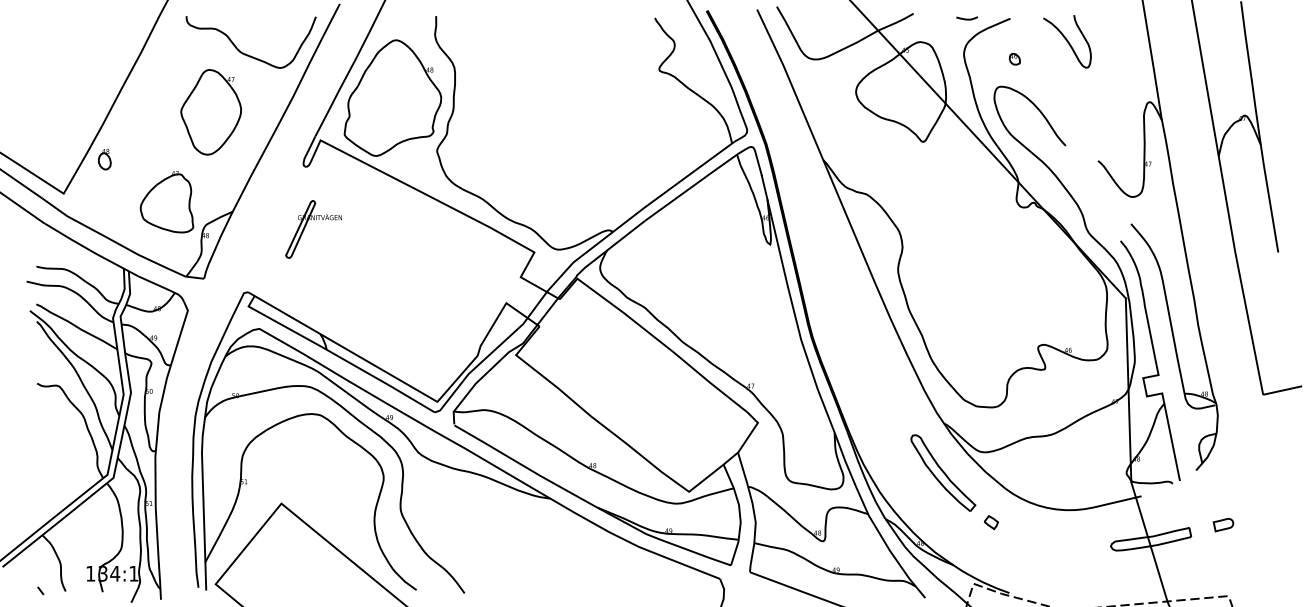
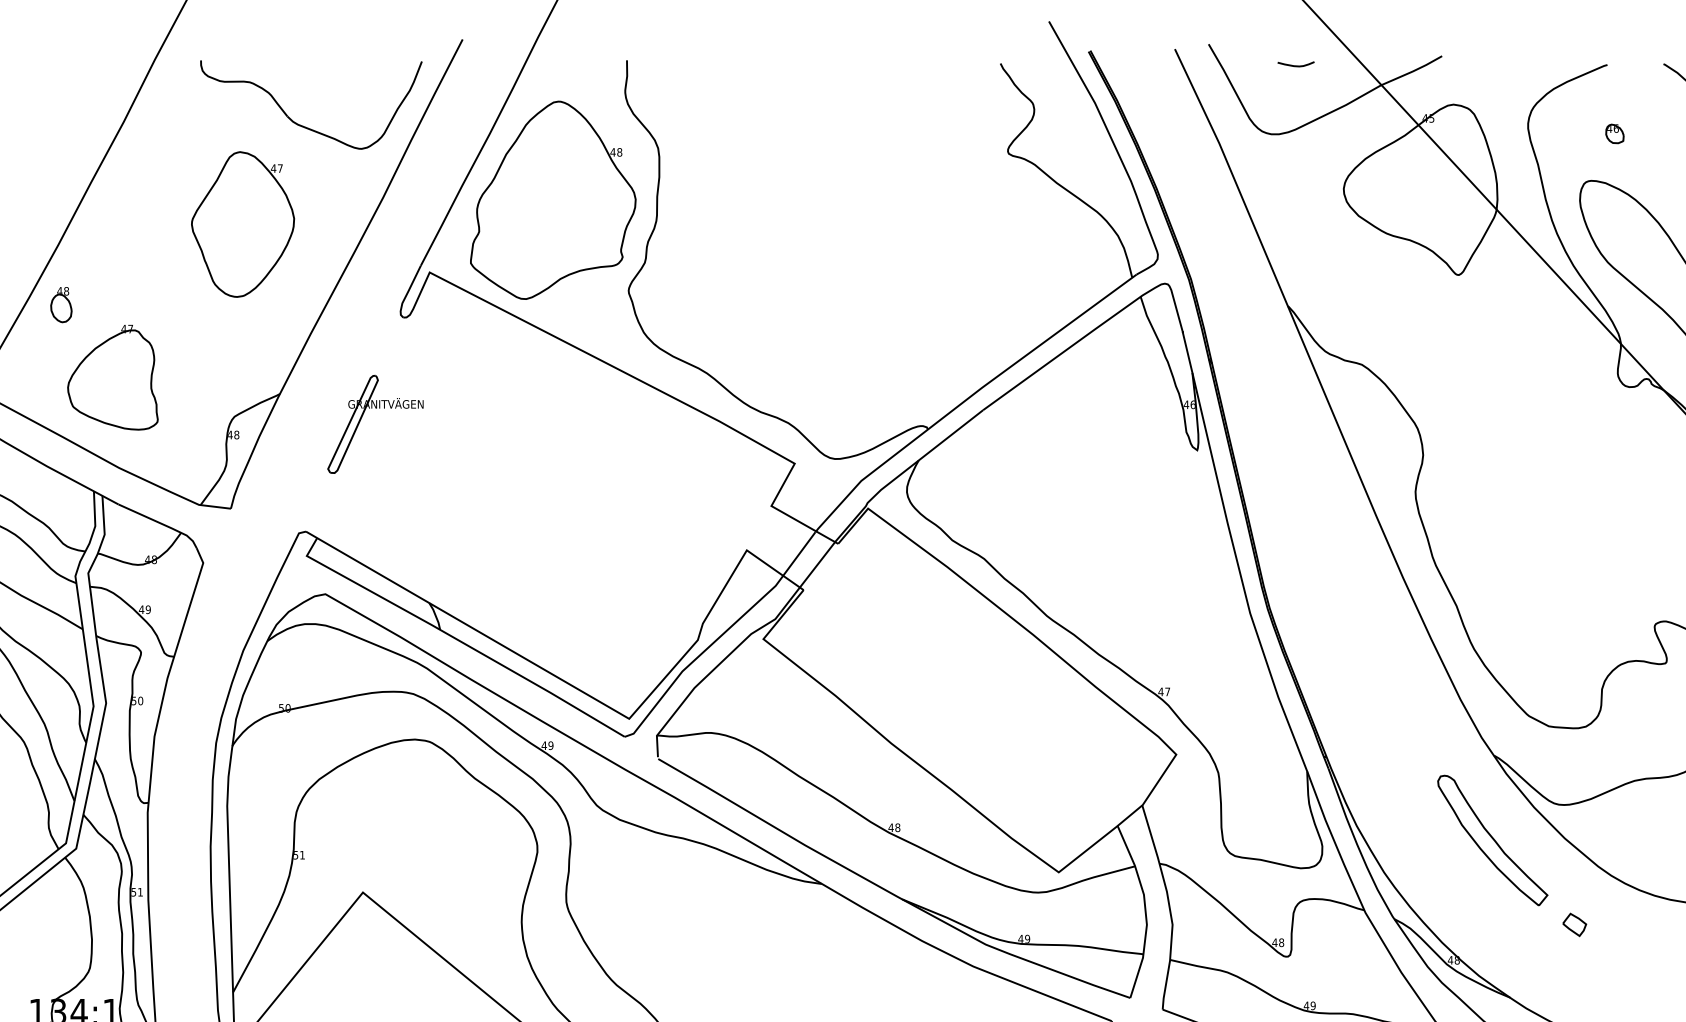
curve: (966, 18) -> (1295, 64), moved
part: (166, 202) -> (112, 378), moved
part: (306, 225) -> (363, 417), moved

